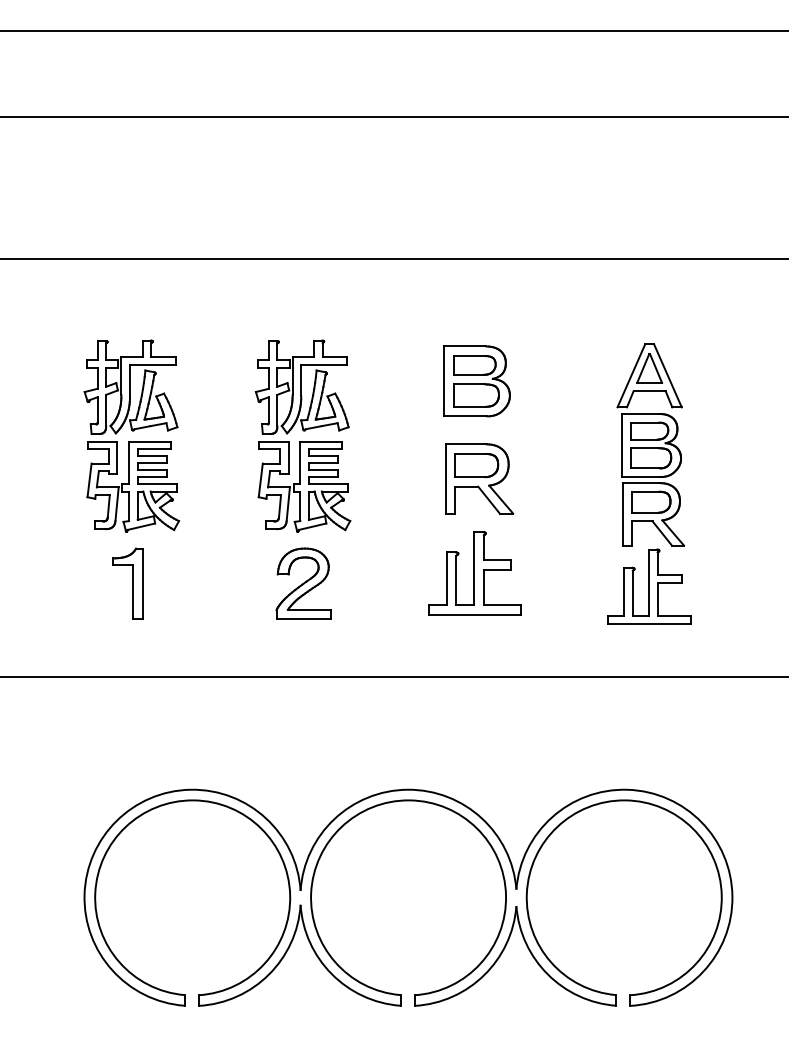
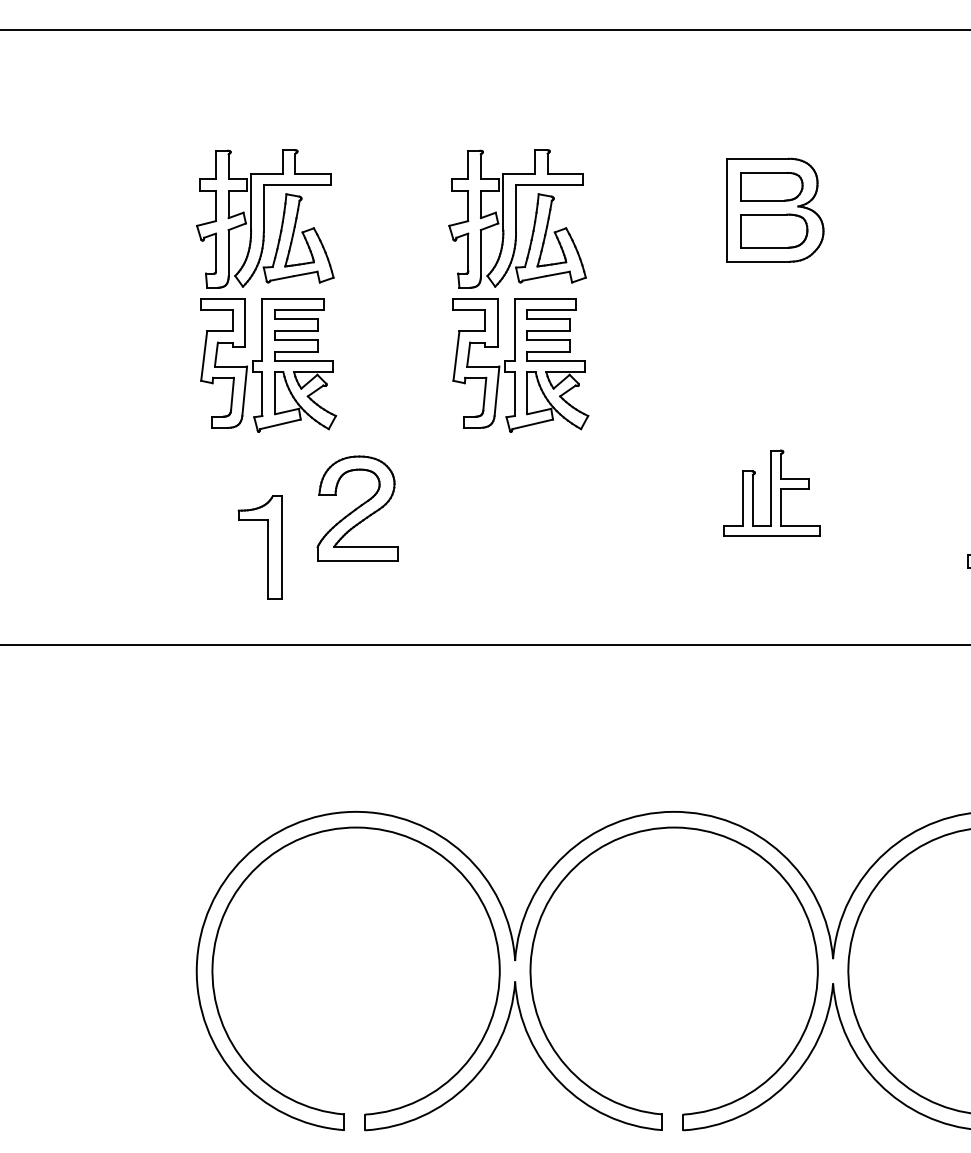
part: (479, 478) -> (778, 353), removed
part: (474, 573) -> (771, 493), size x0.7
part: (127, 583) -> (260, 547), moved
part: (303, 583) -> (357, 507), moved

